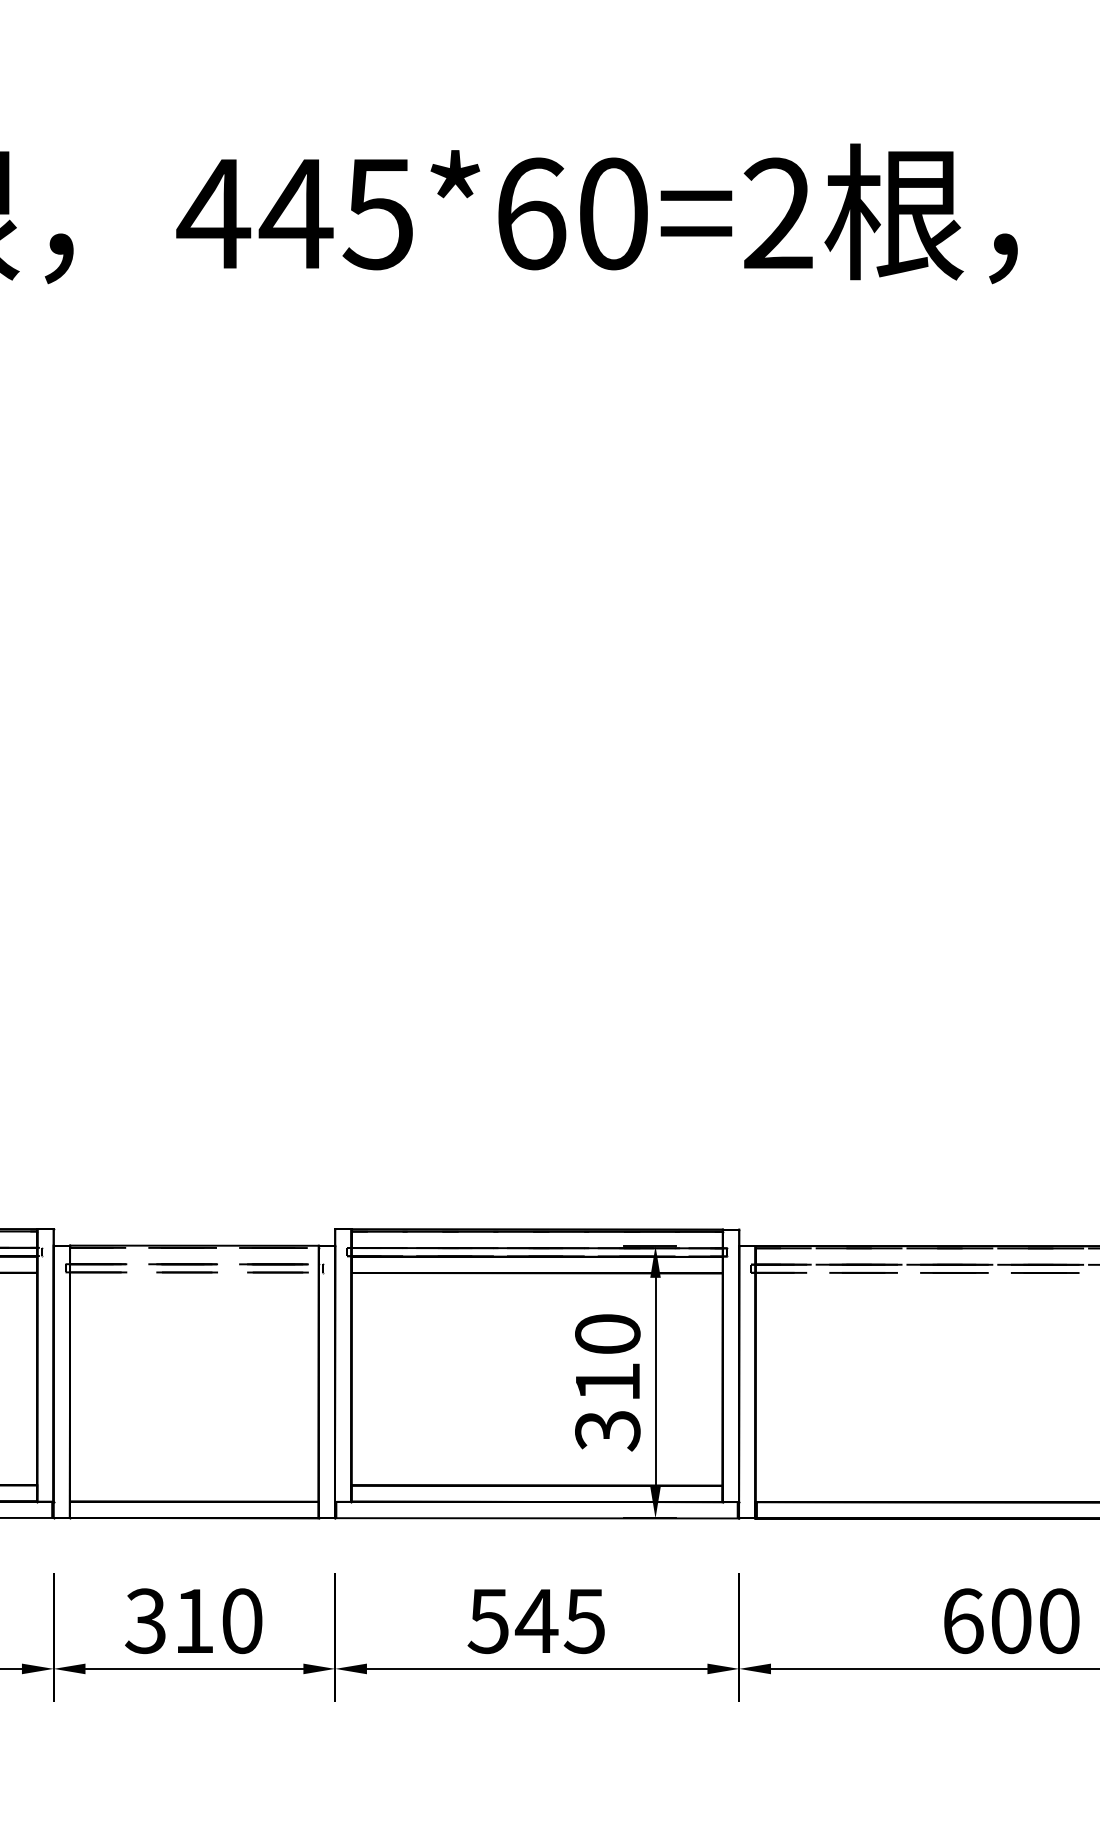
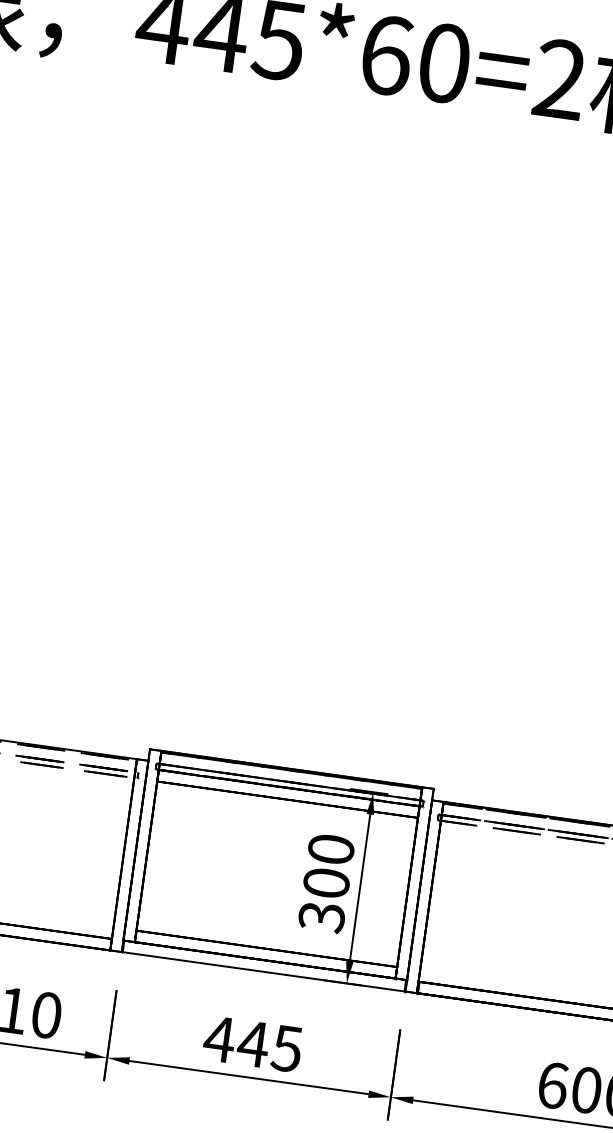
text: (607, 1381) -> (326, 882), 310 -> 300
text: (488, 1621) -> (219, 1039), 545 -> 445

